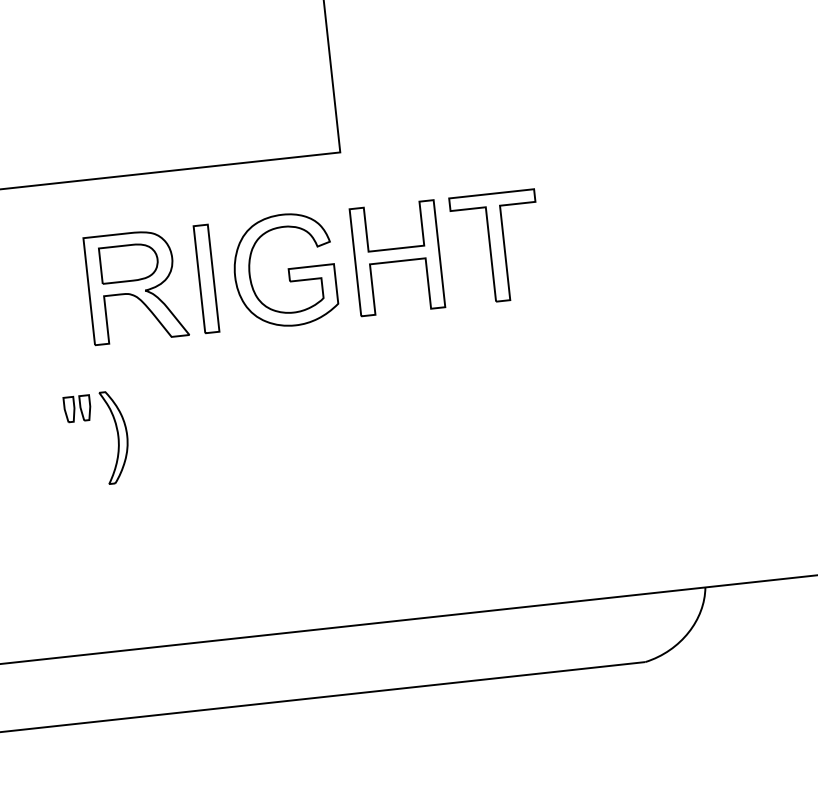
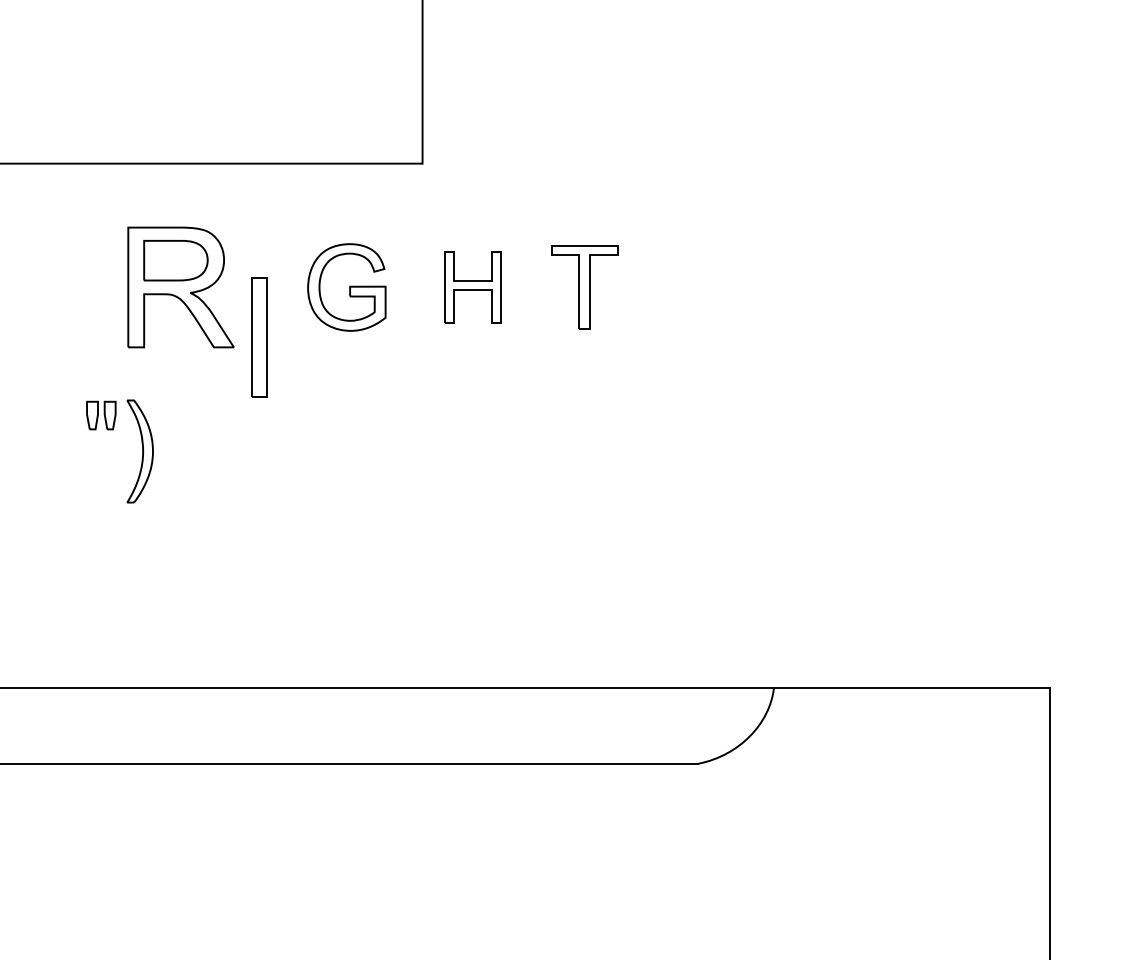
part: (497, 247) -> (584, 287), size x0.7
part: (396, 258) -> (472, 287), size x0.6
part: (284, 270) -> (346, 287), size x0.7
part: (206, 278) -> (259, 337), moved

